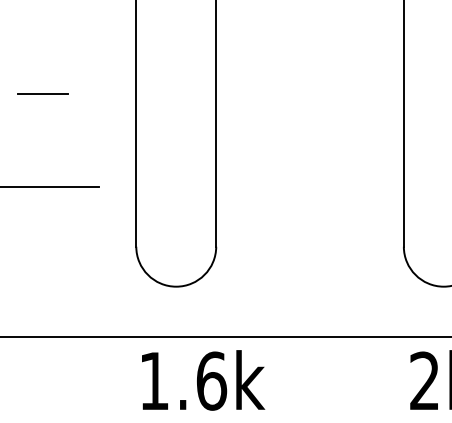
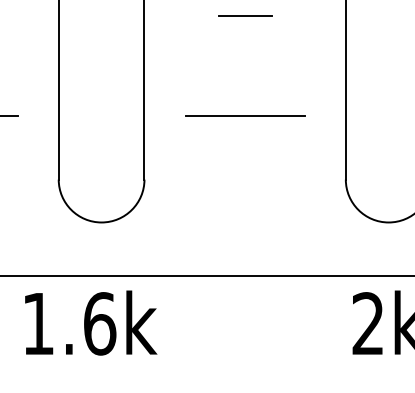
line: (310, 94) -> (245, 16), added
line: (310, 187) -> (245, 116), added
text: (203, 380) -> (91, 323), moved

